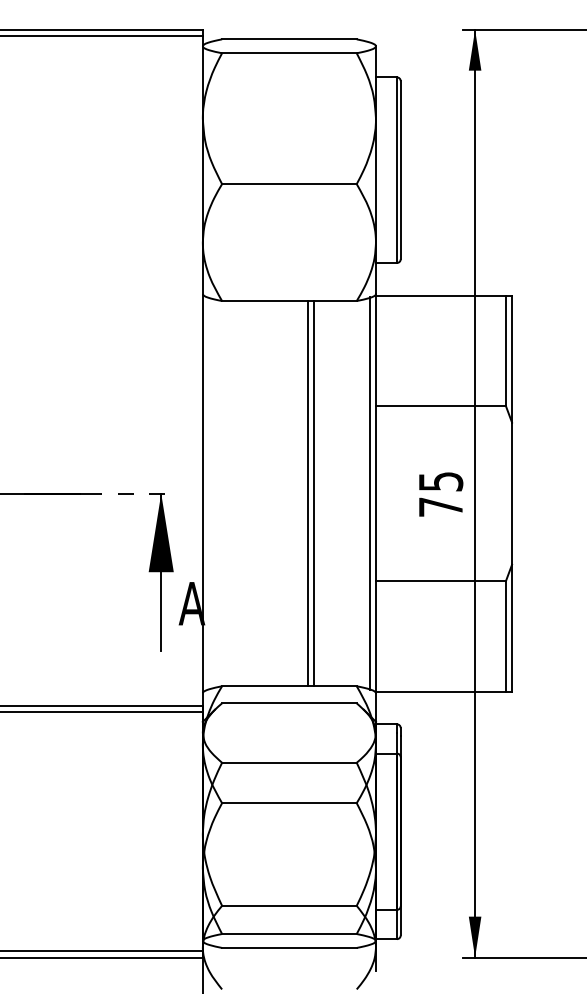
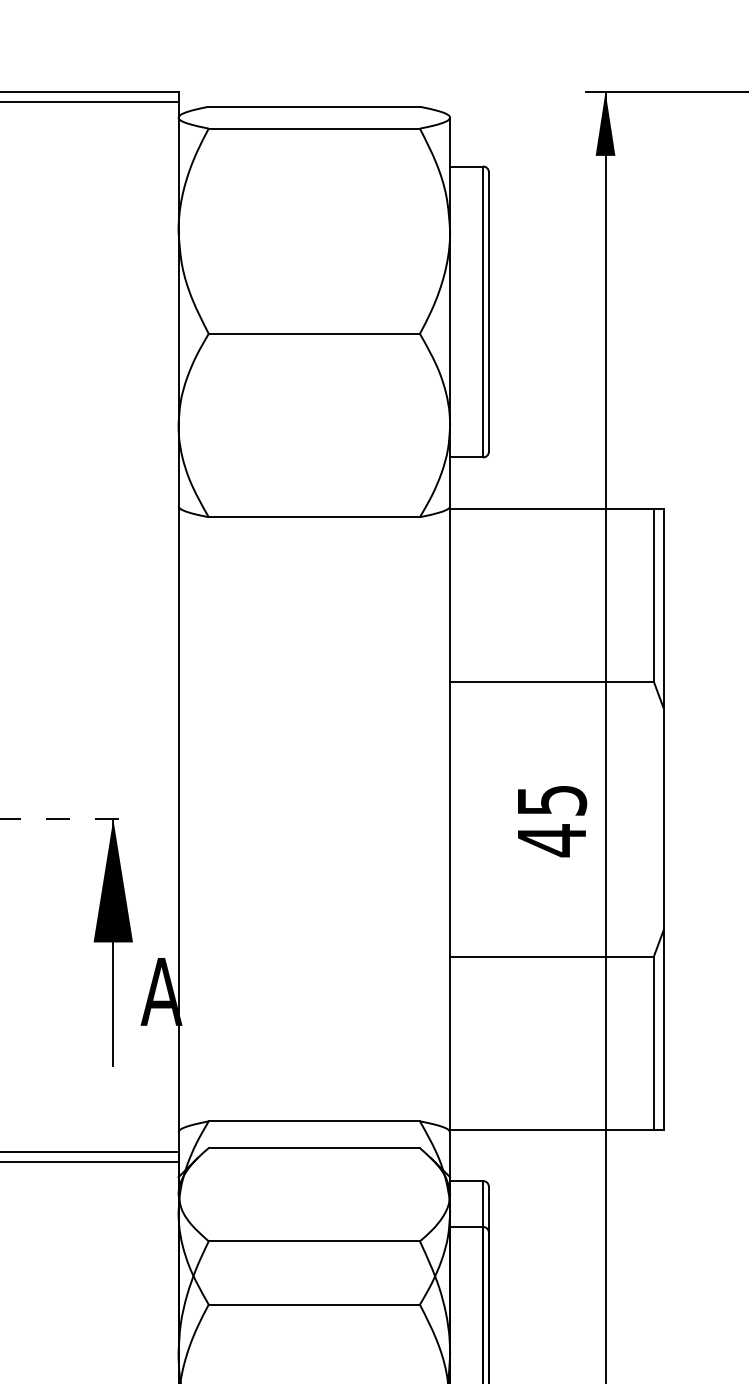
line: (307, 493) -> (342, 819), removed
line: (314, 493) -> (353, 819), removed
line: (369, 493) -> (439, 819), removed
text: (440, 506) -> (551, 839), 75 -> 45

